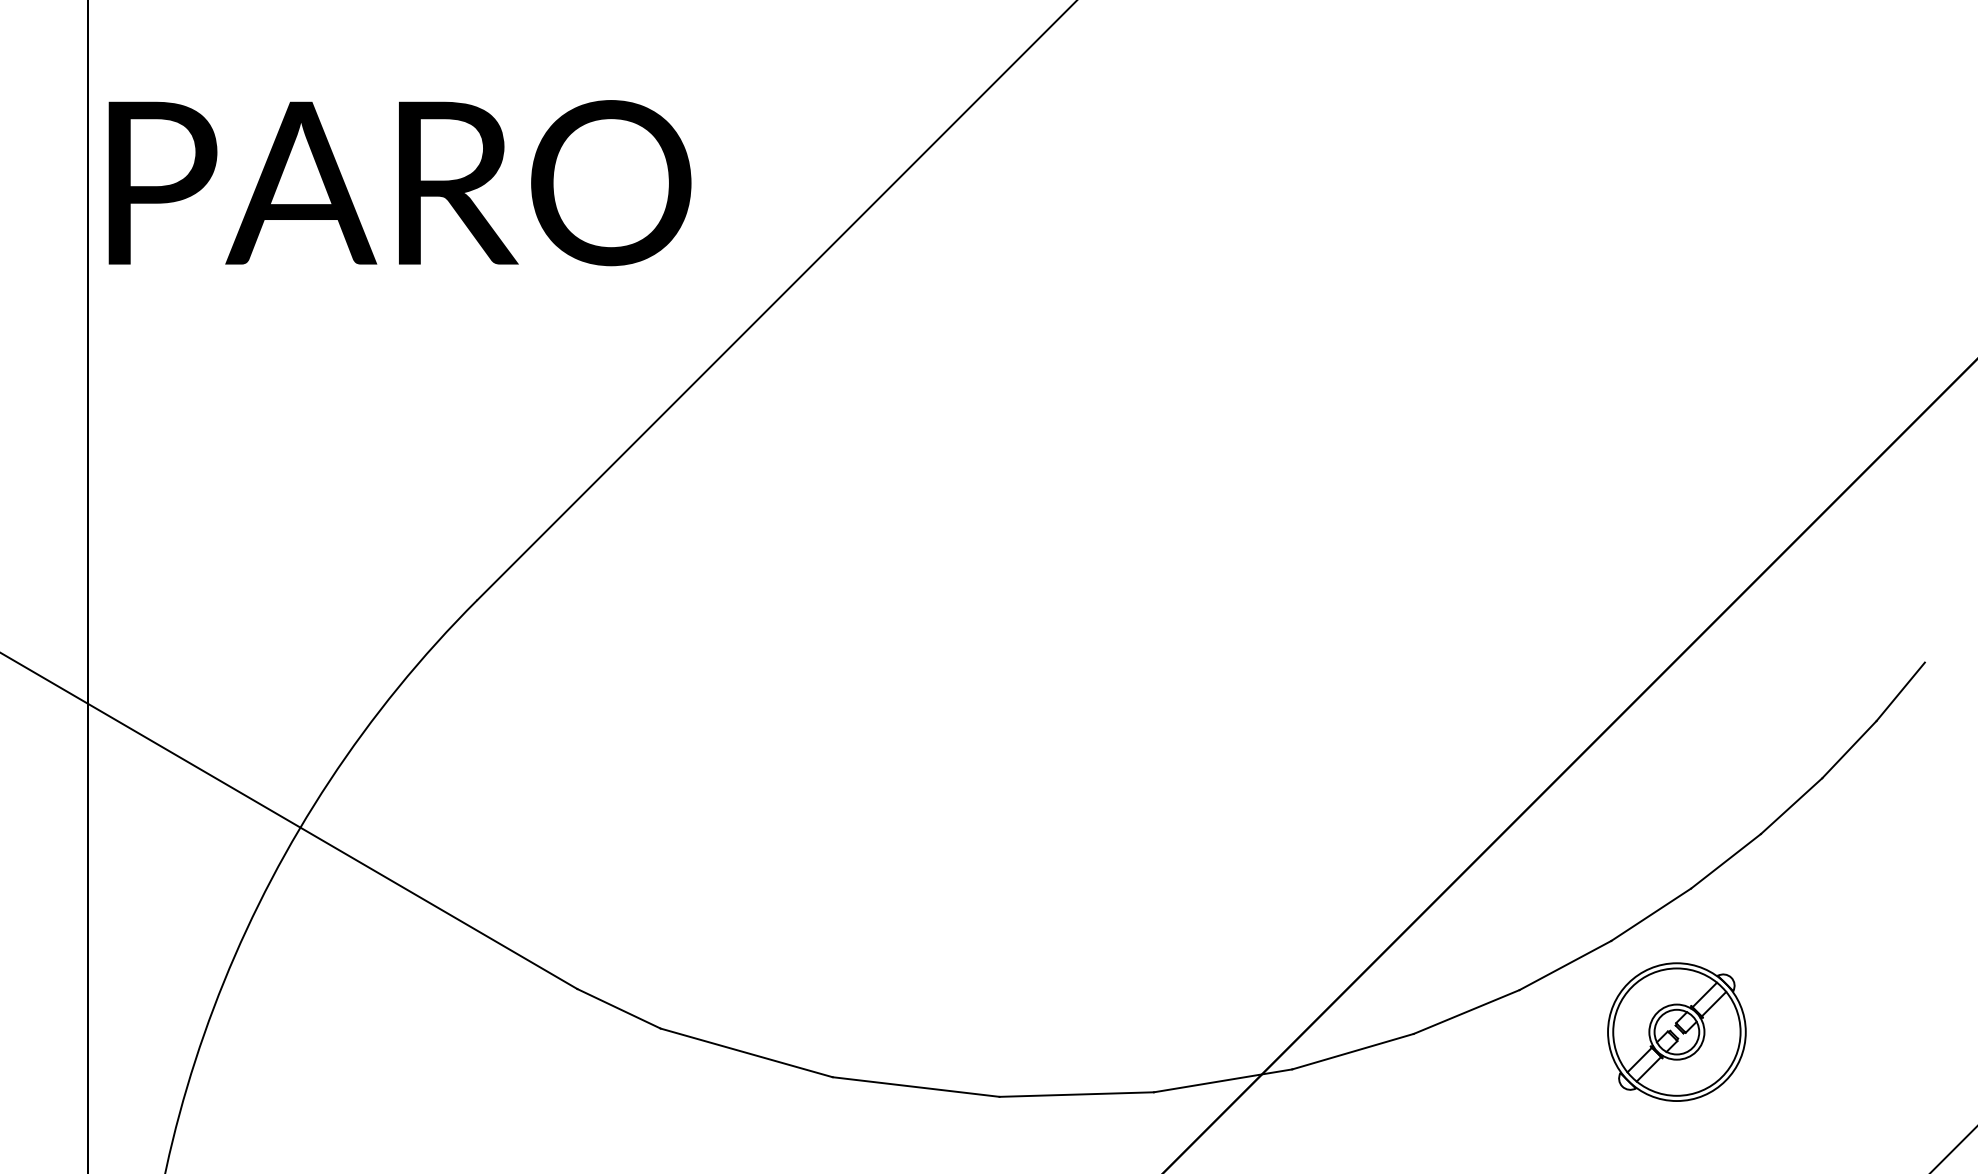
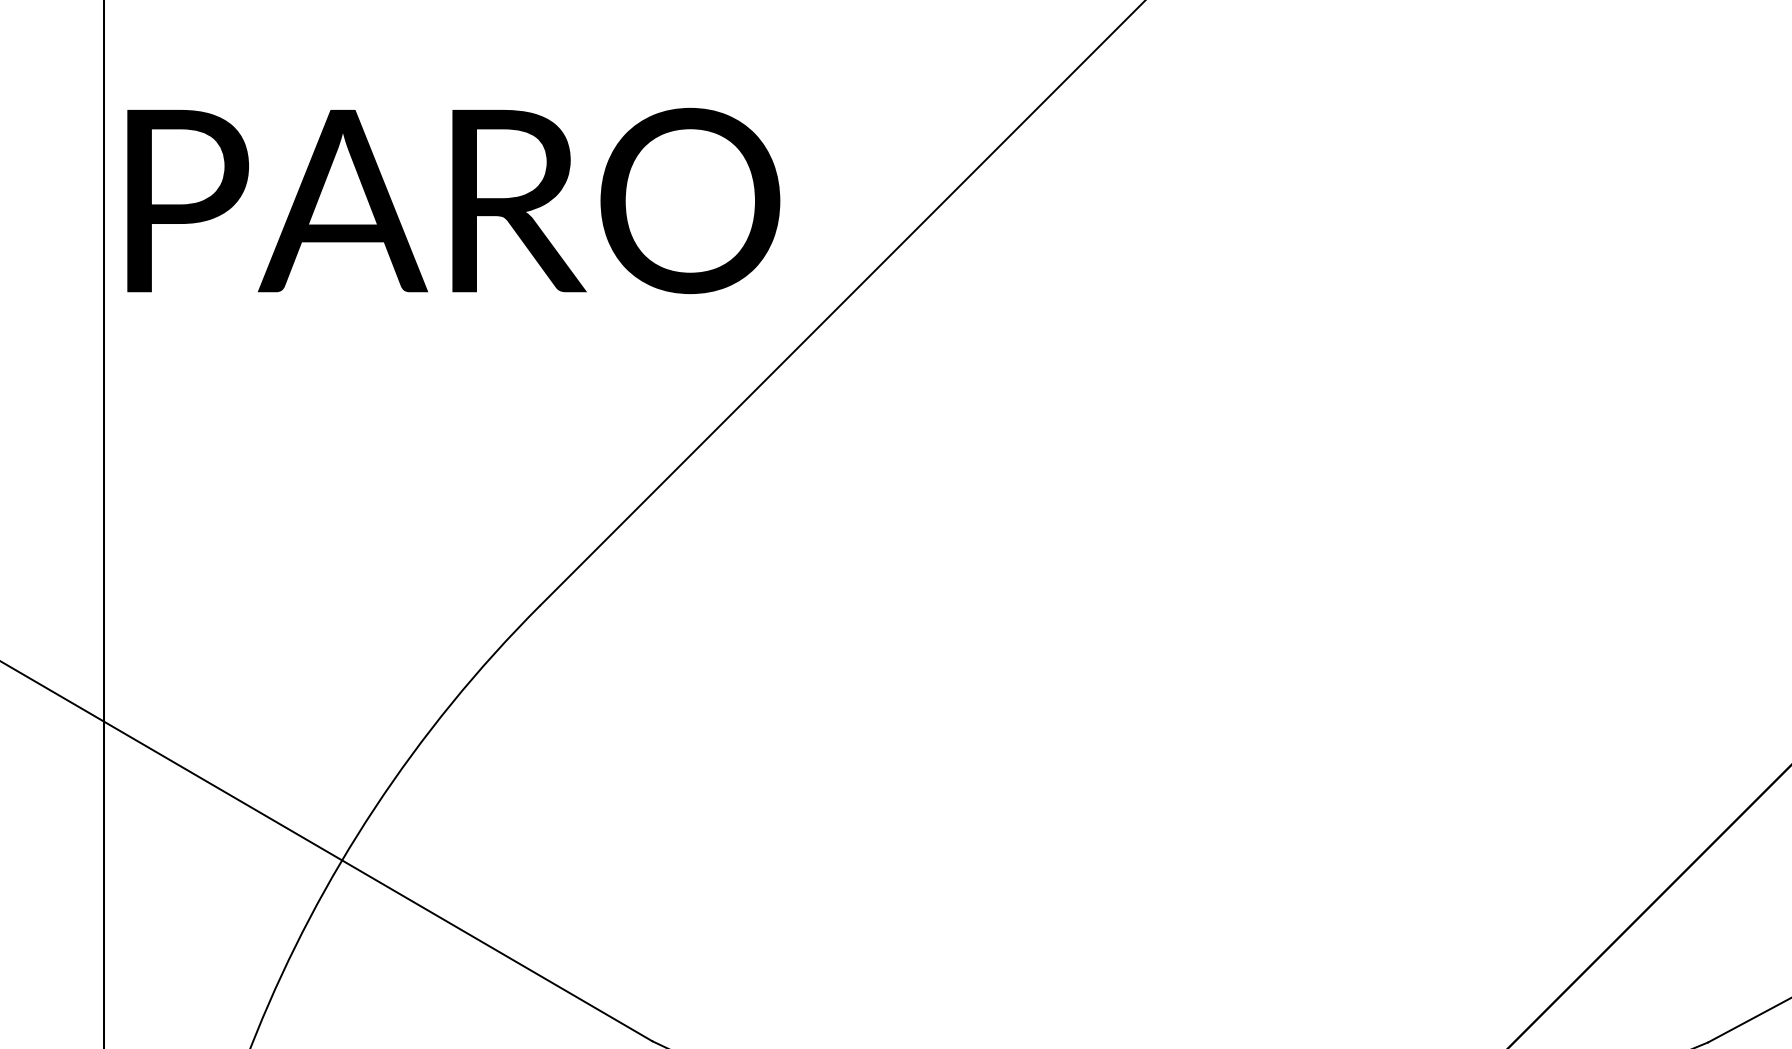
text: (399, 183) -> (453, 201), moved

